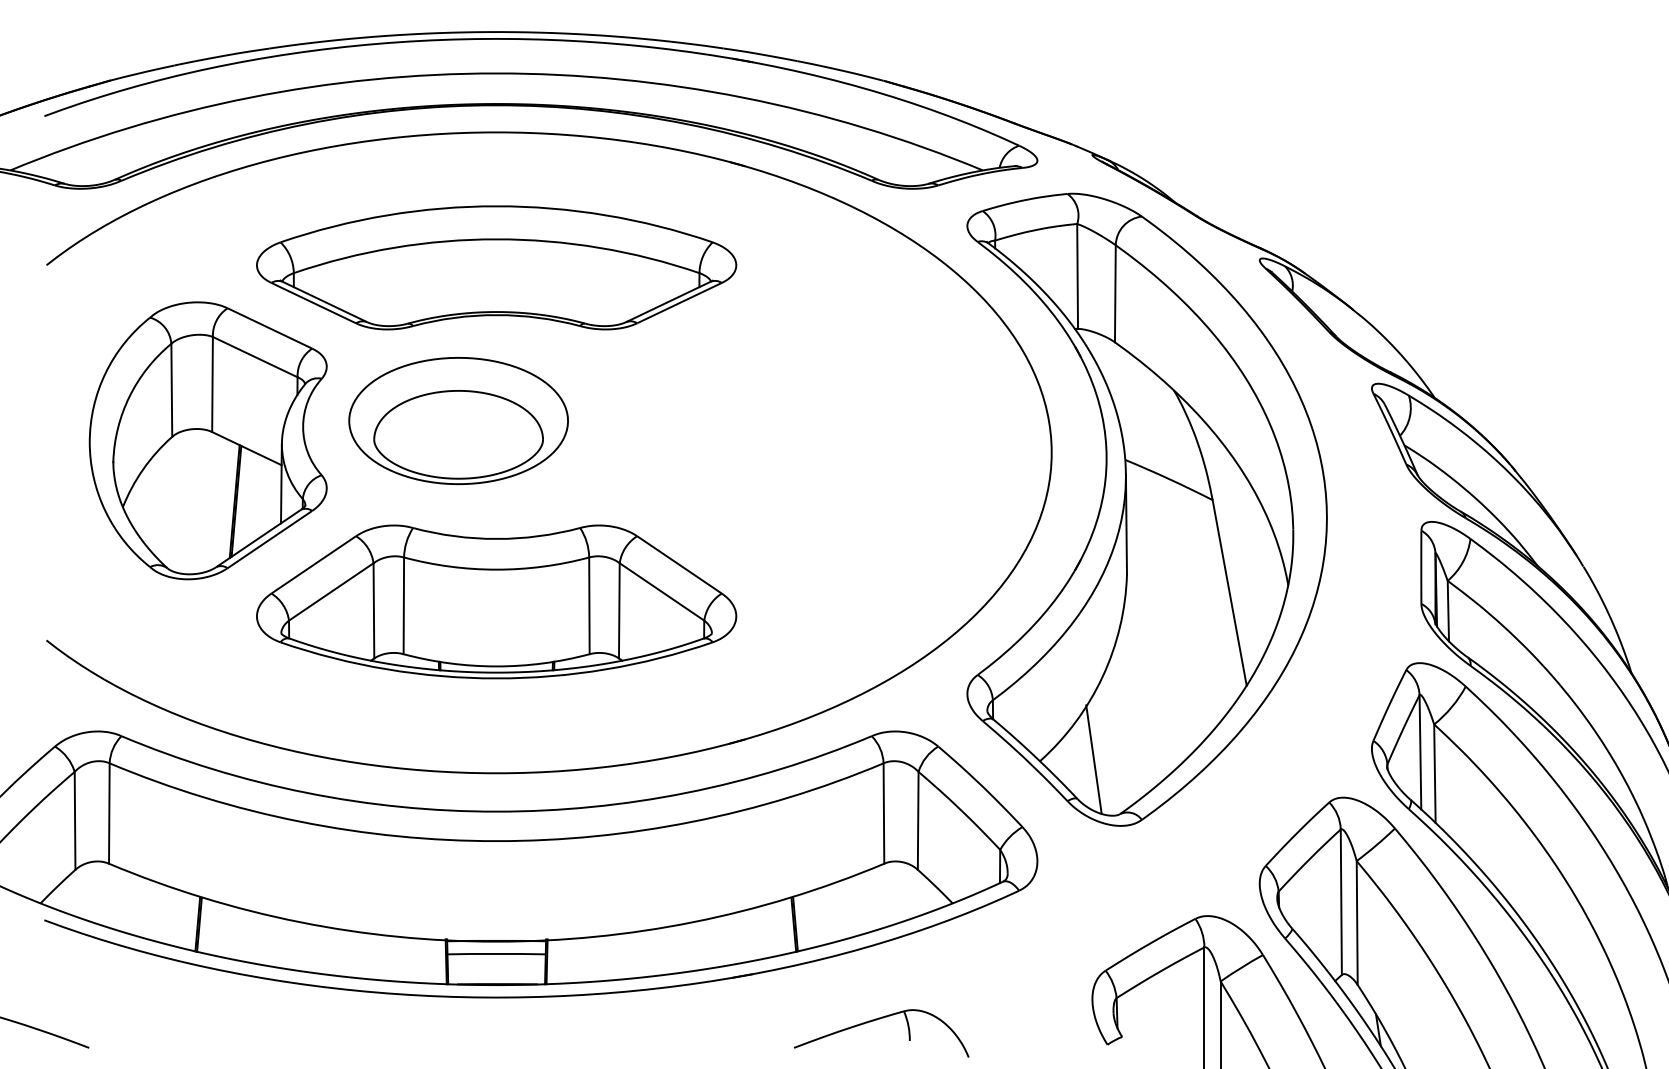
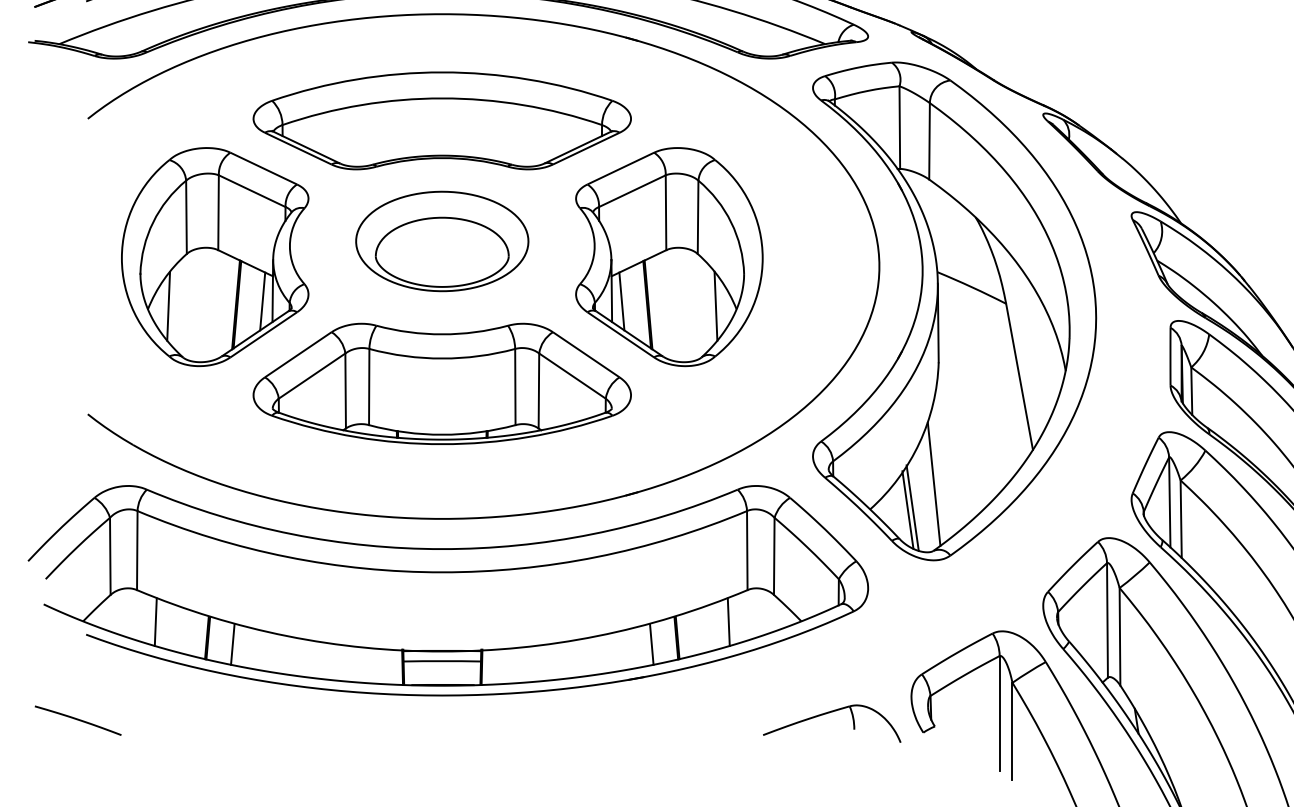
part: (458, 420) -> (442, 241), moved
part: (784, 440) -> (668, 256), added
line: (268, 496) -> (262, 300), added
line: (148, 503) -> (168, 306), added
line: (1121, 729) -> (934, 484), added
line: (1087, 761) -> (907, 509), added
line: (132, 904) -> (155, 622), added
line: (860, 904) -> (728, 622), added
line: (230, 932) -> (232, 644), added
line: (762, 932) -> (651, 644), added
part: (876, 1020) -> (828, 713), moved

